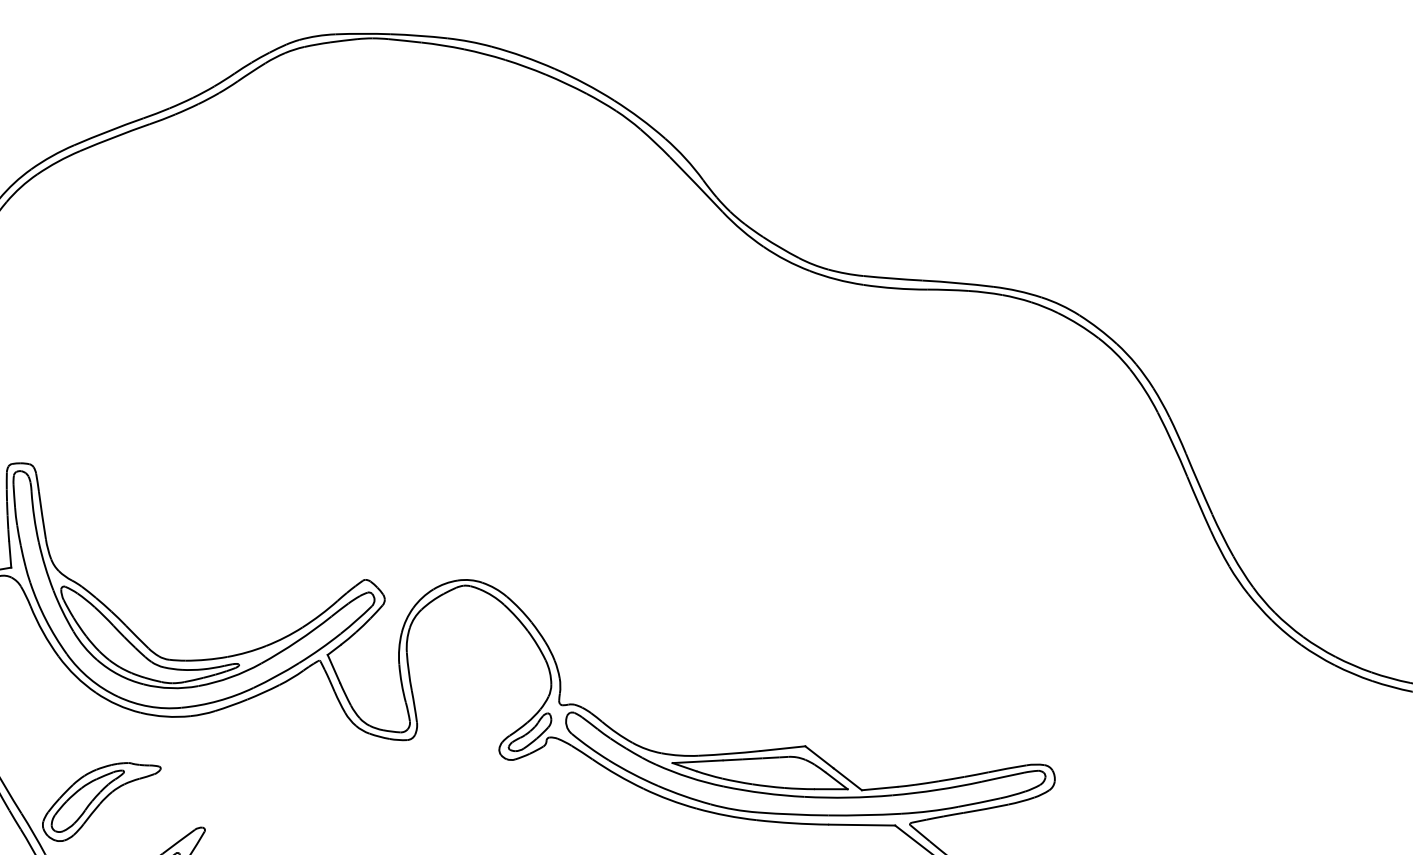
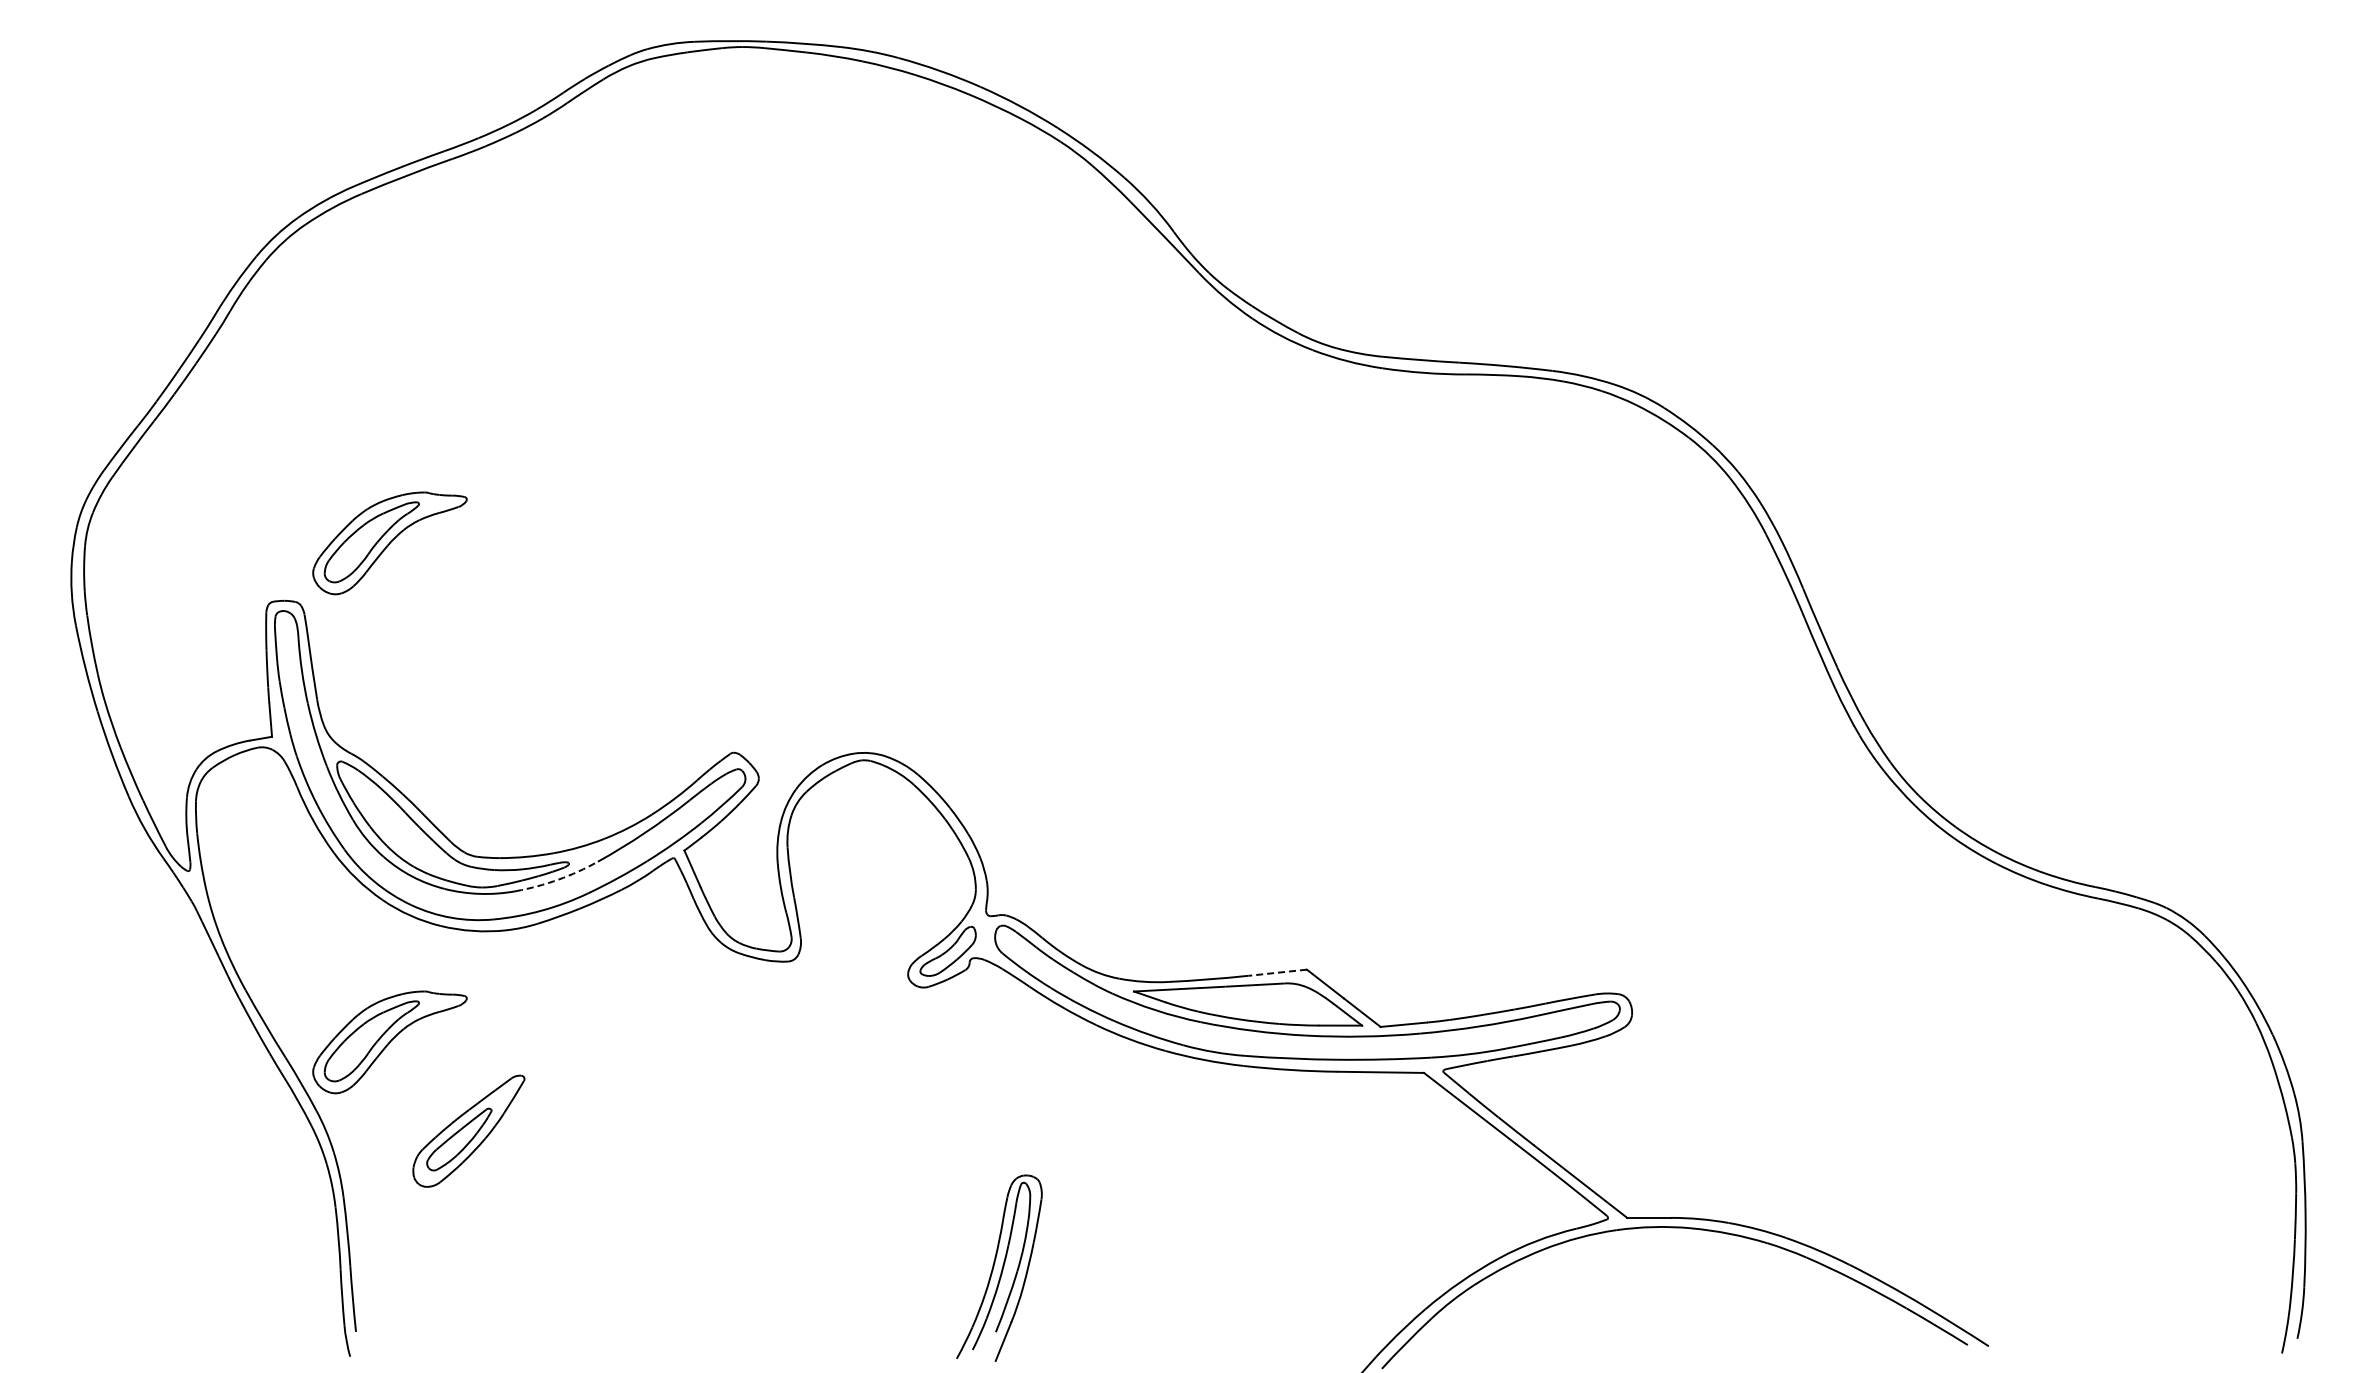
part: (101, 419) -> (389, 543), added
arc: (231, 677) -> (558, 879), solid -> dashed
line: (782, 748) -> (1277, 972), solid -> dashed

